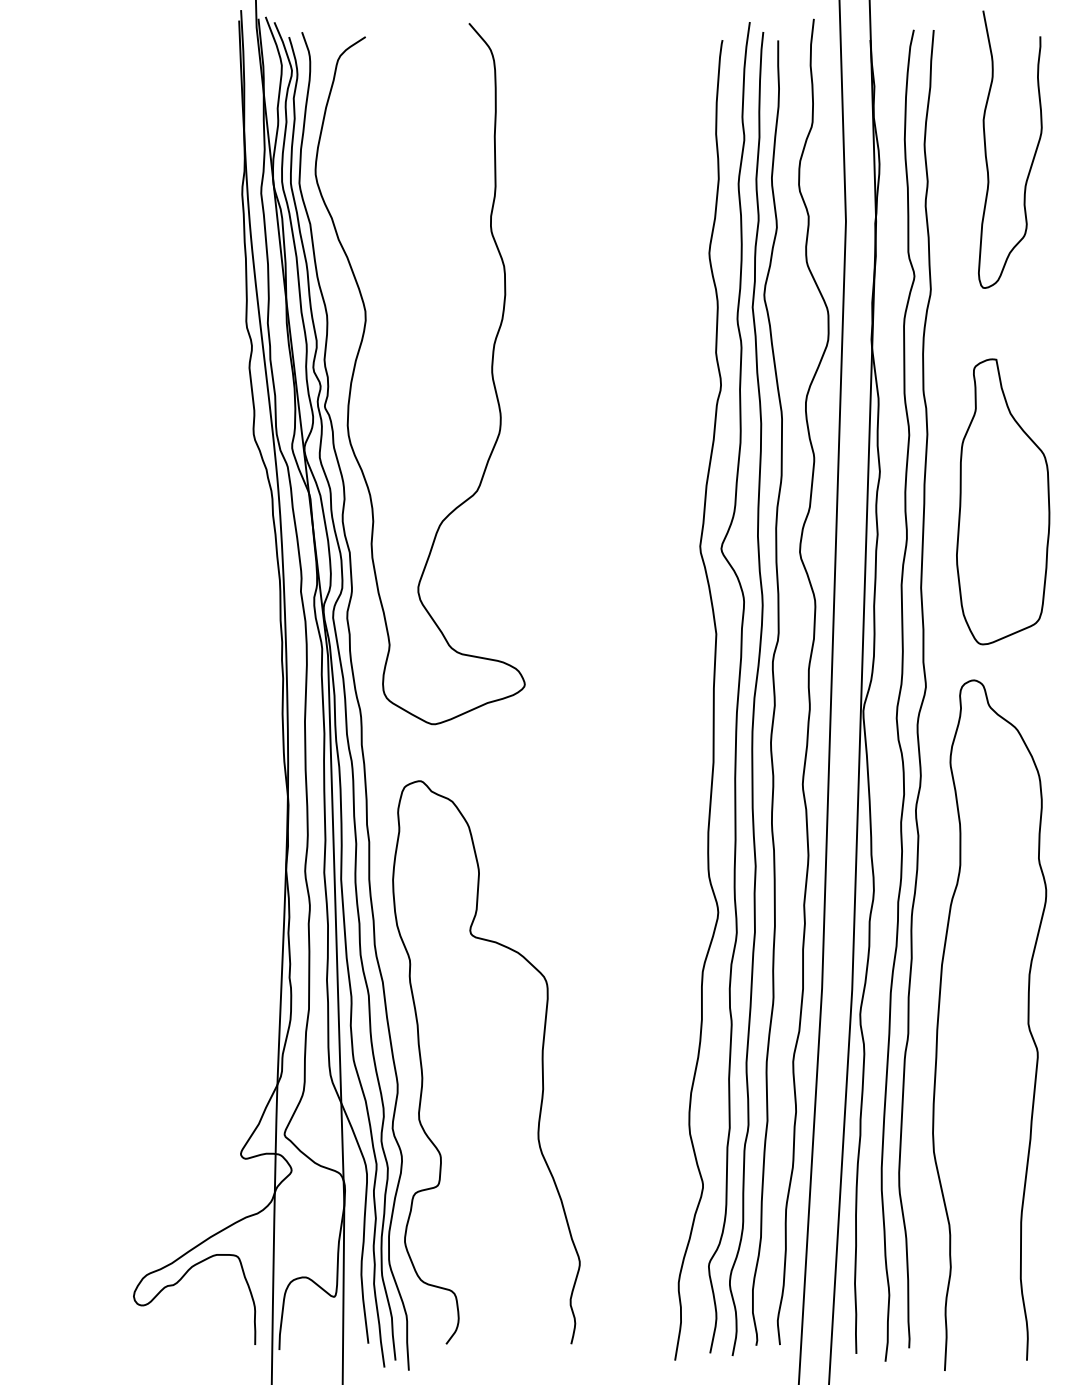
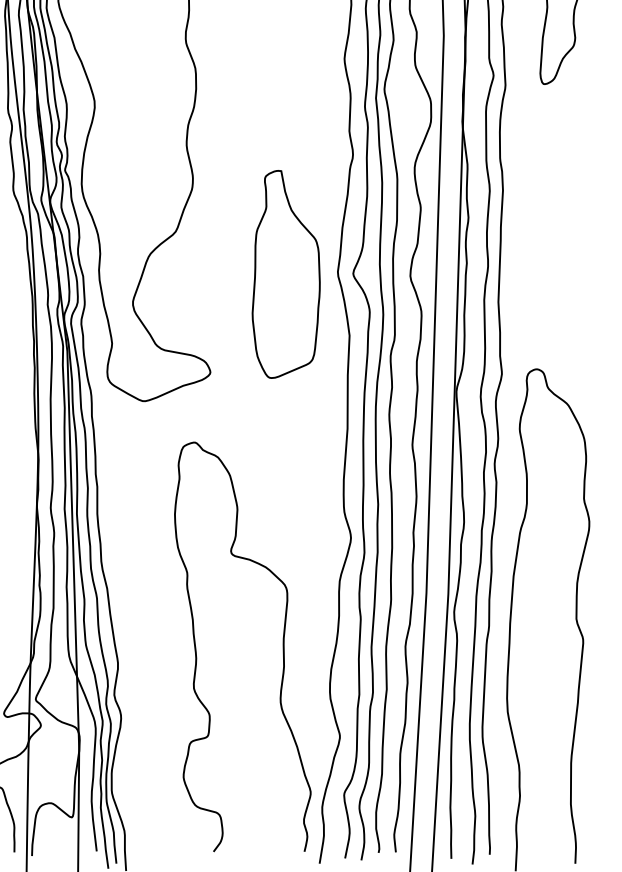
part: (1003, 501) -> (286, 274), moved
curve: (541, 1062) -> (282, 647), moved

